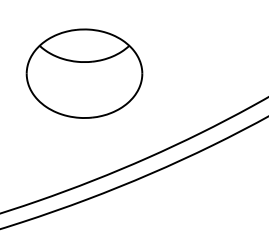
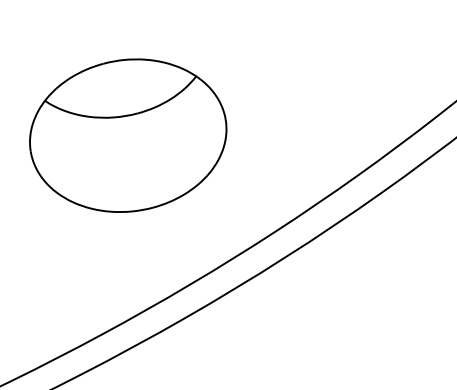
part: (84, 73) -> (128, 135), moved

